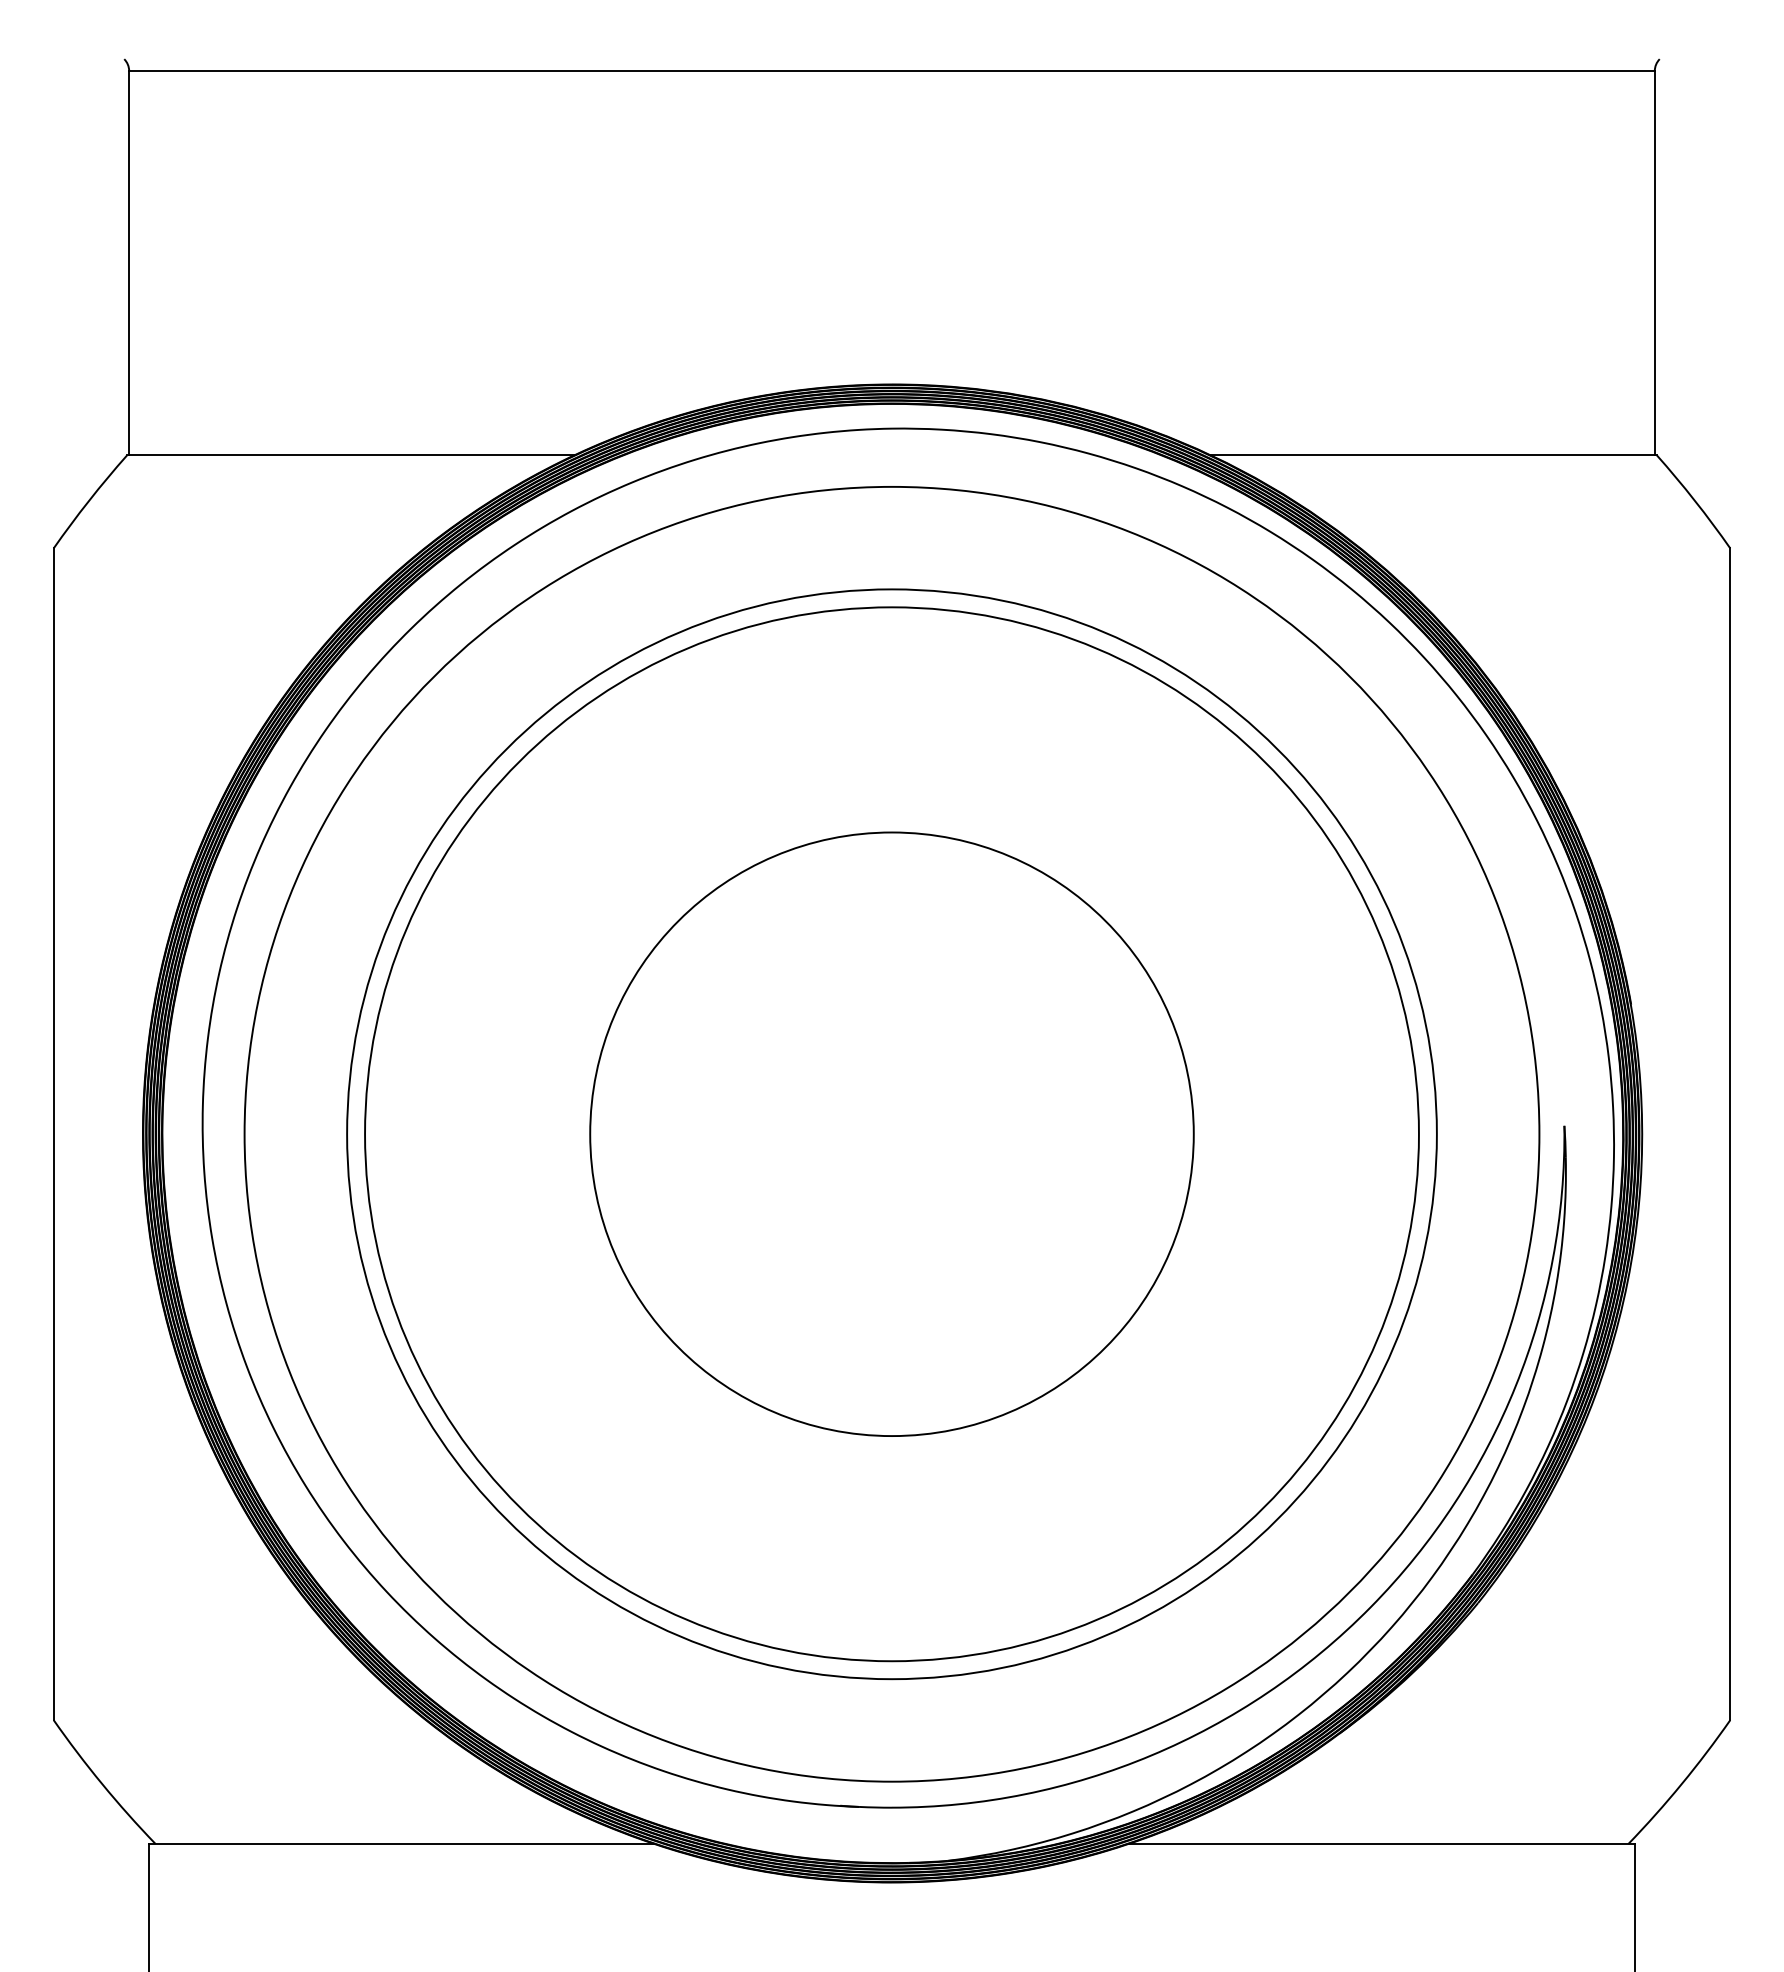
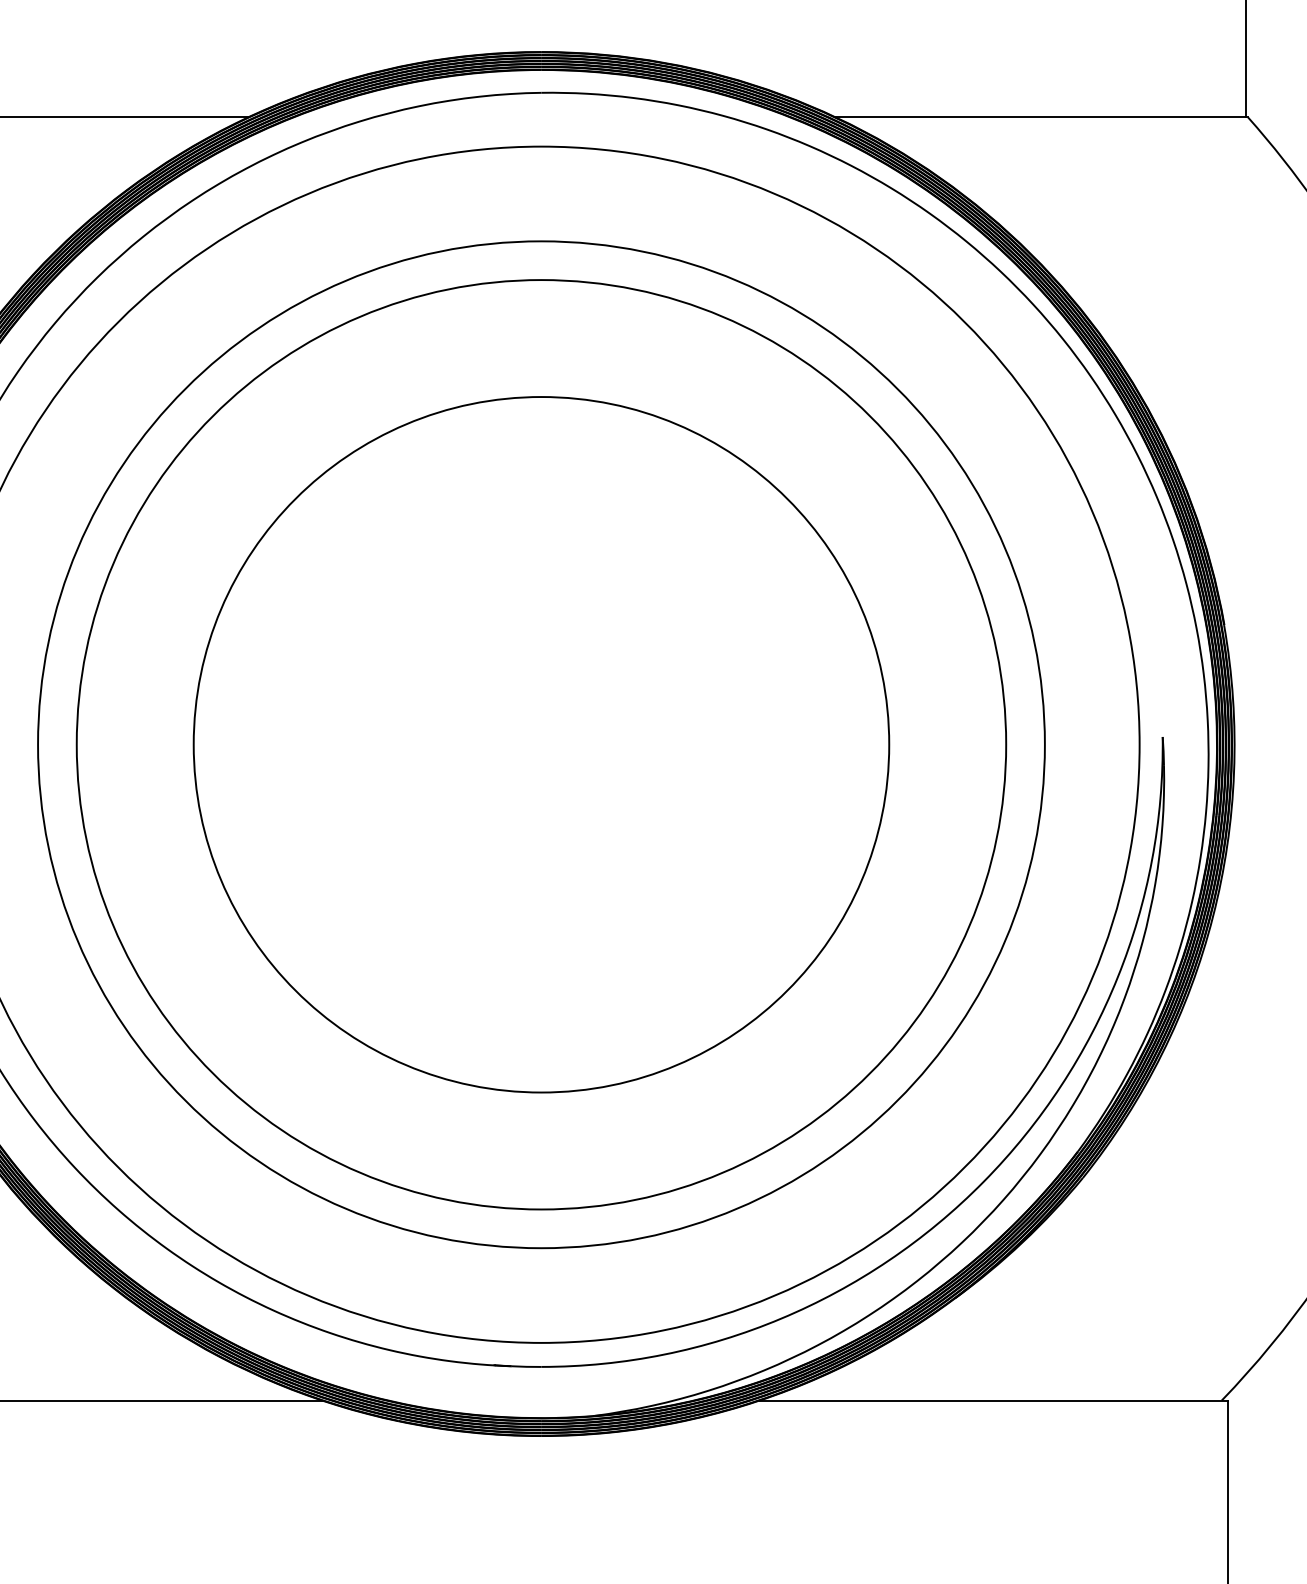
circle: (891, 1133) -> (541, 744), size x0.71
circle: (891, 1134) -> (541, 744), size x1.67

